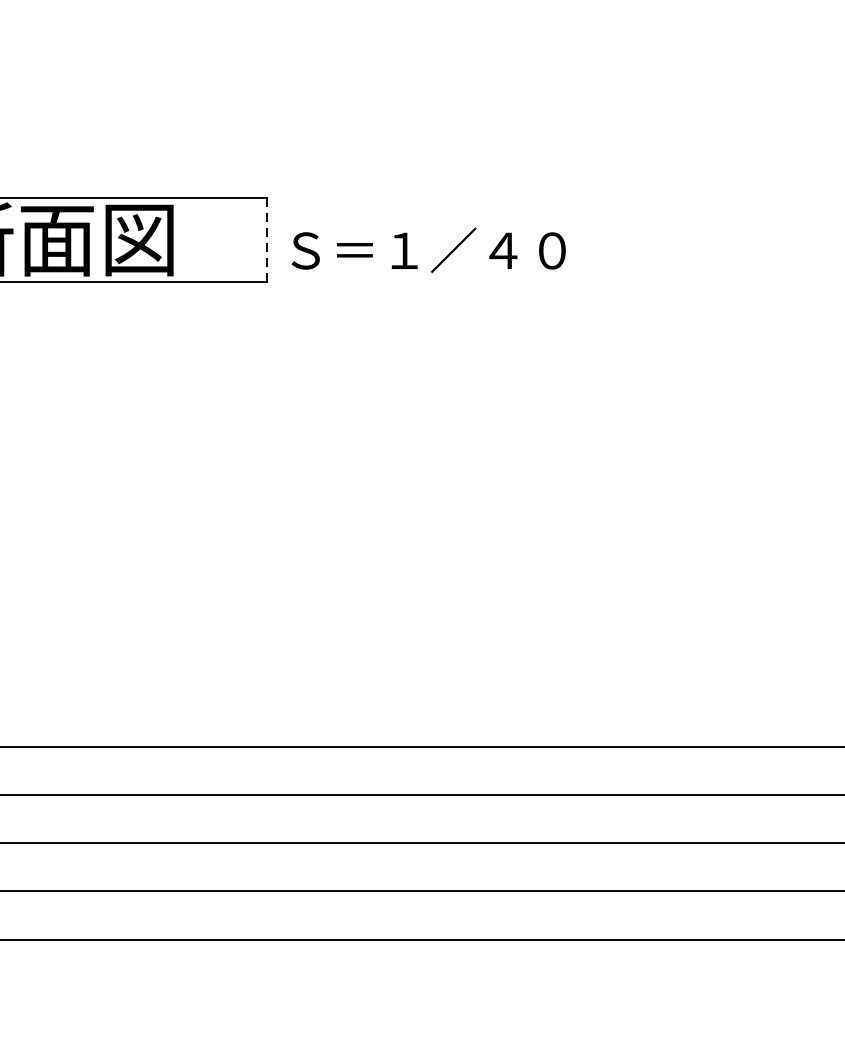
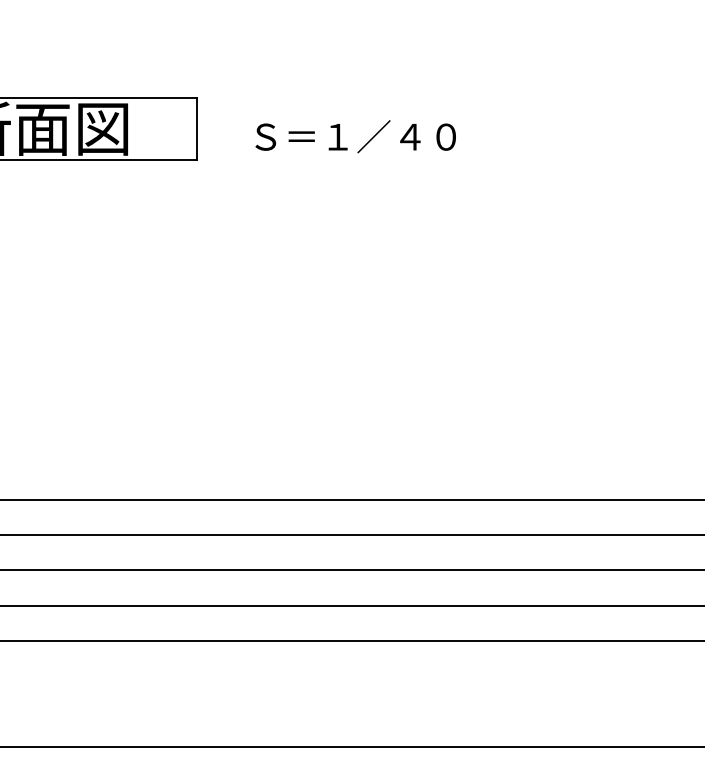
line: (267, 240) -> (196, 129), dashed -> solid
text: (428, 249) -> (355, 136), moved

